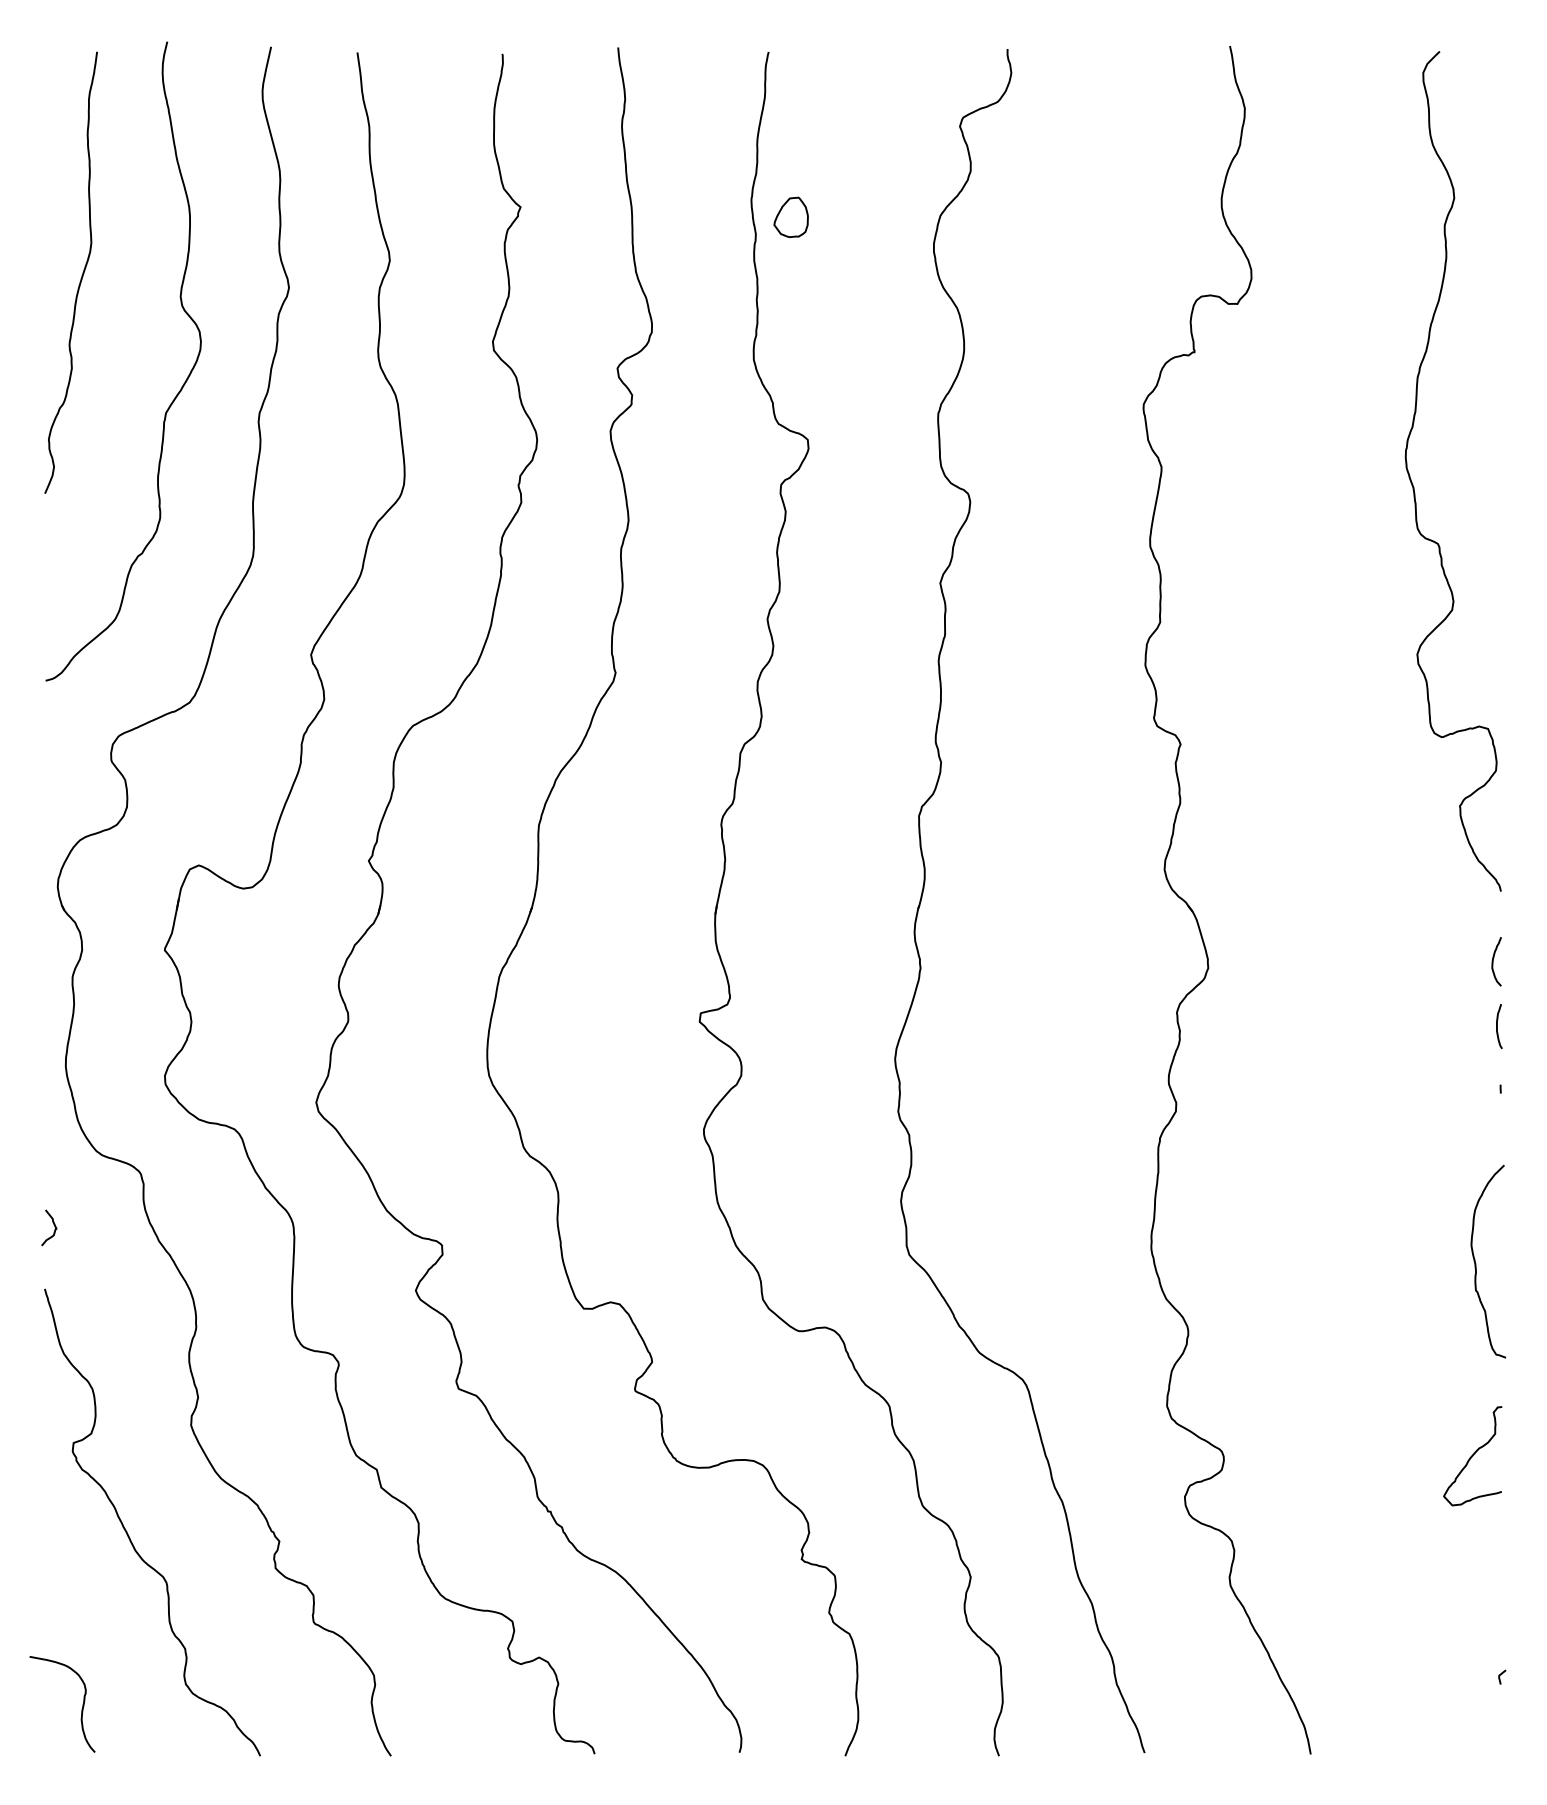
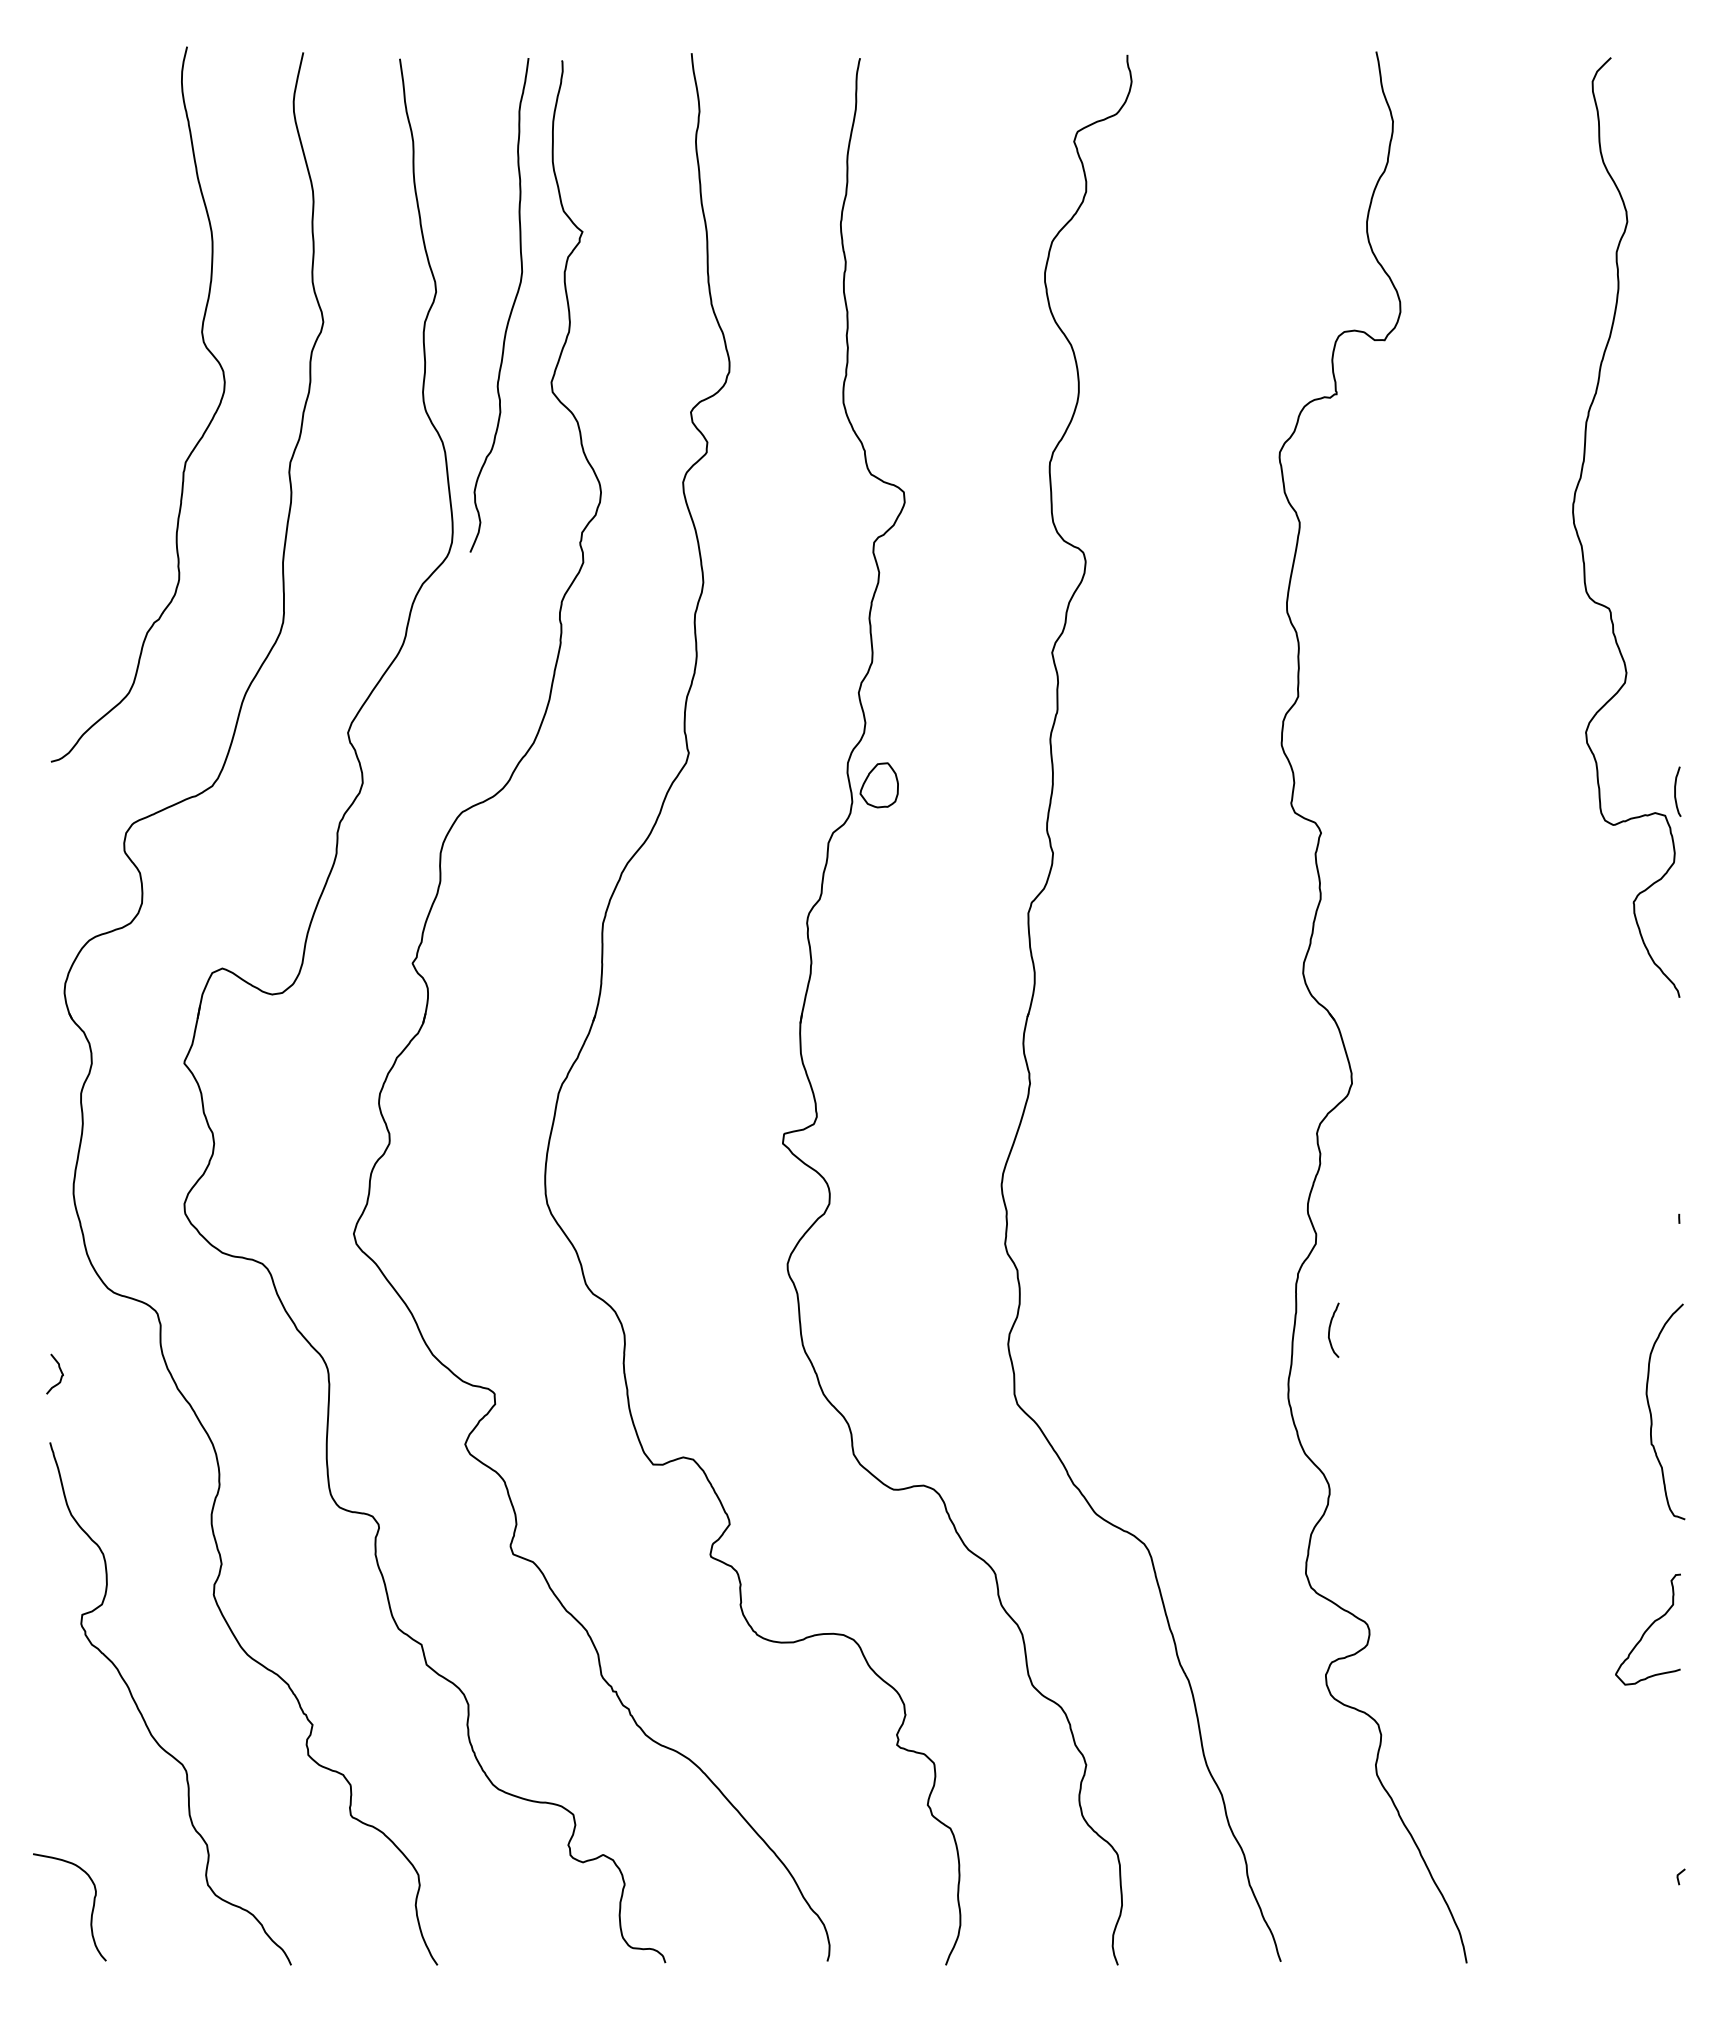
part: (790, 217) -> (878, 785), moved
curve: (80, 277) -> (510, 310), moved
curve: (1493, 961) -> (1330, 1329), moved
curve: (1497, 1026) -> (1675, 791), moved

